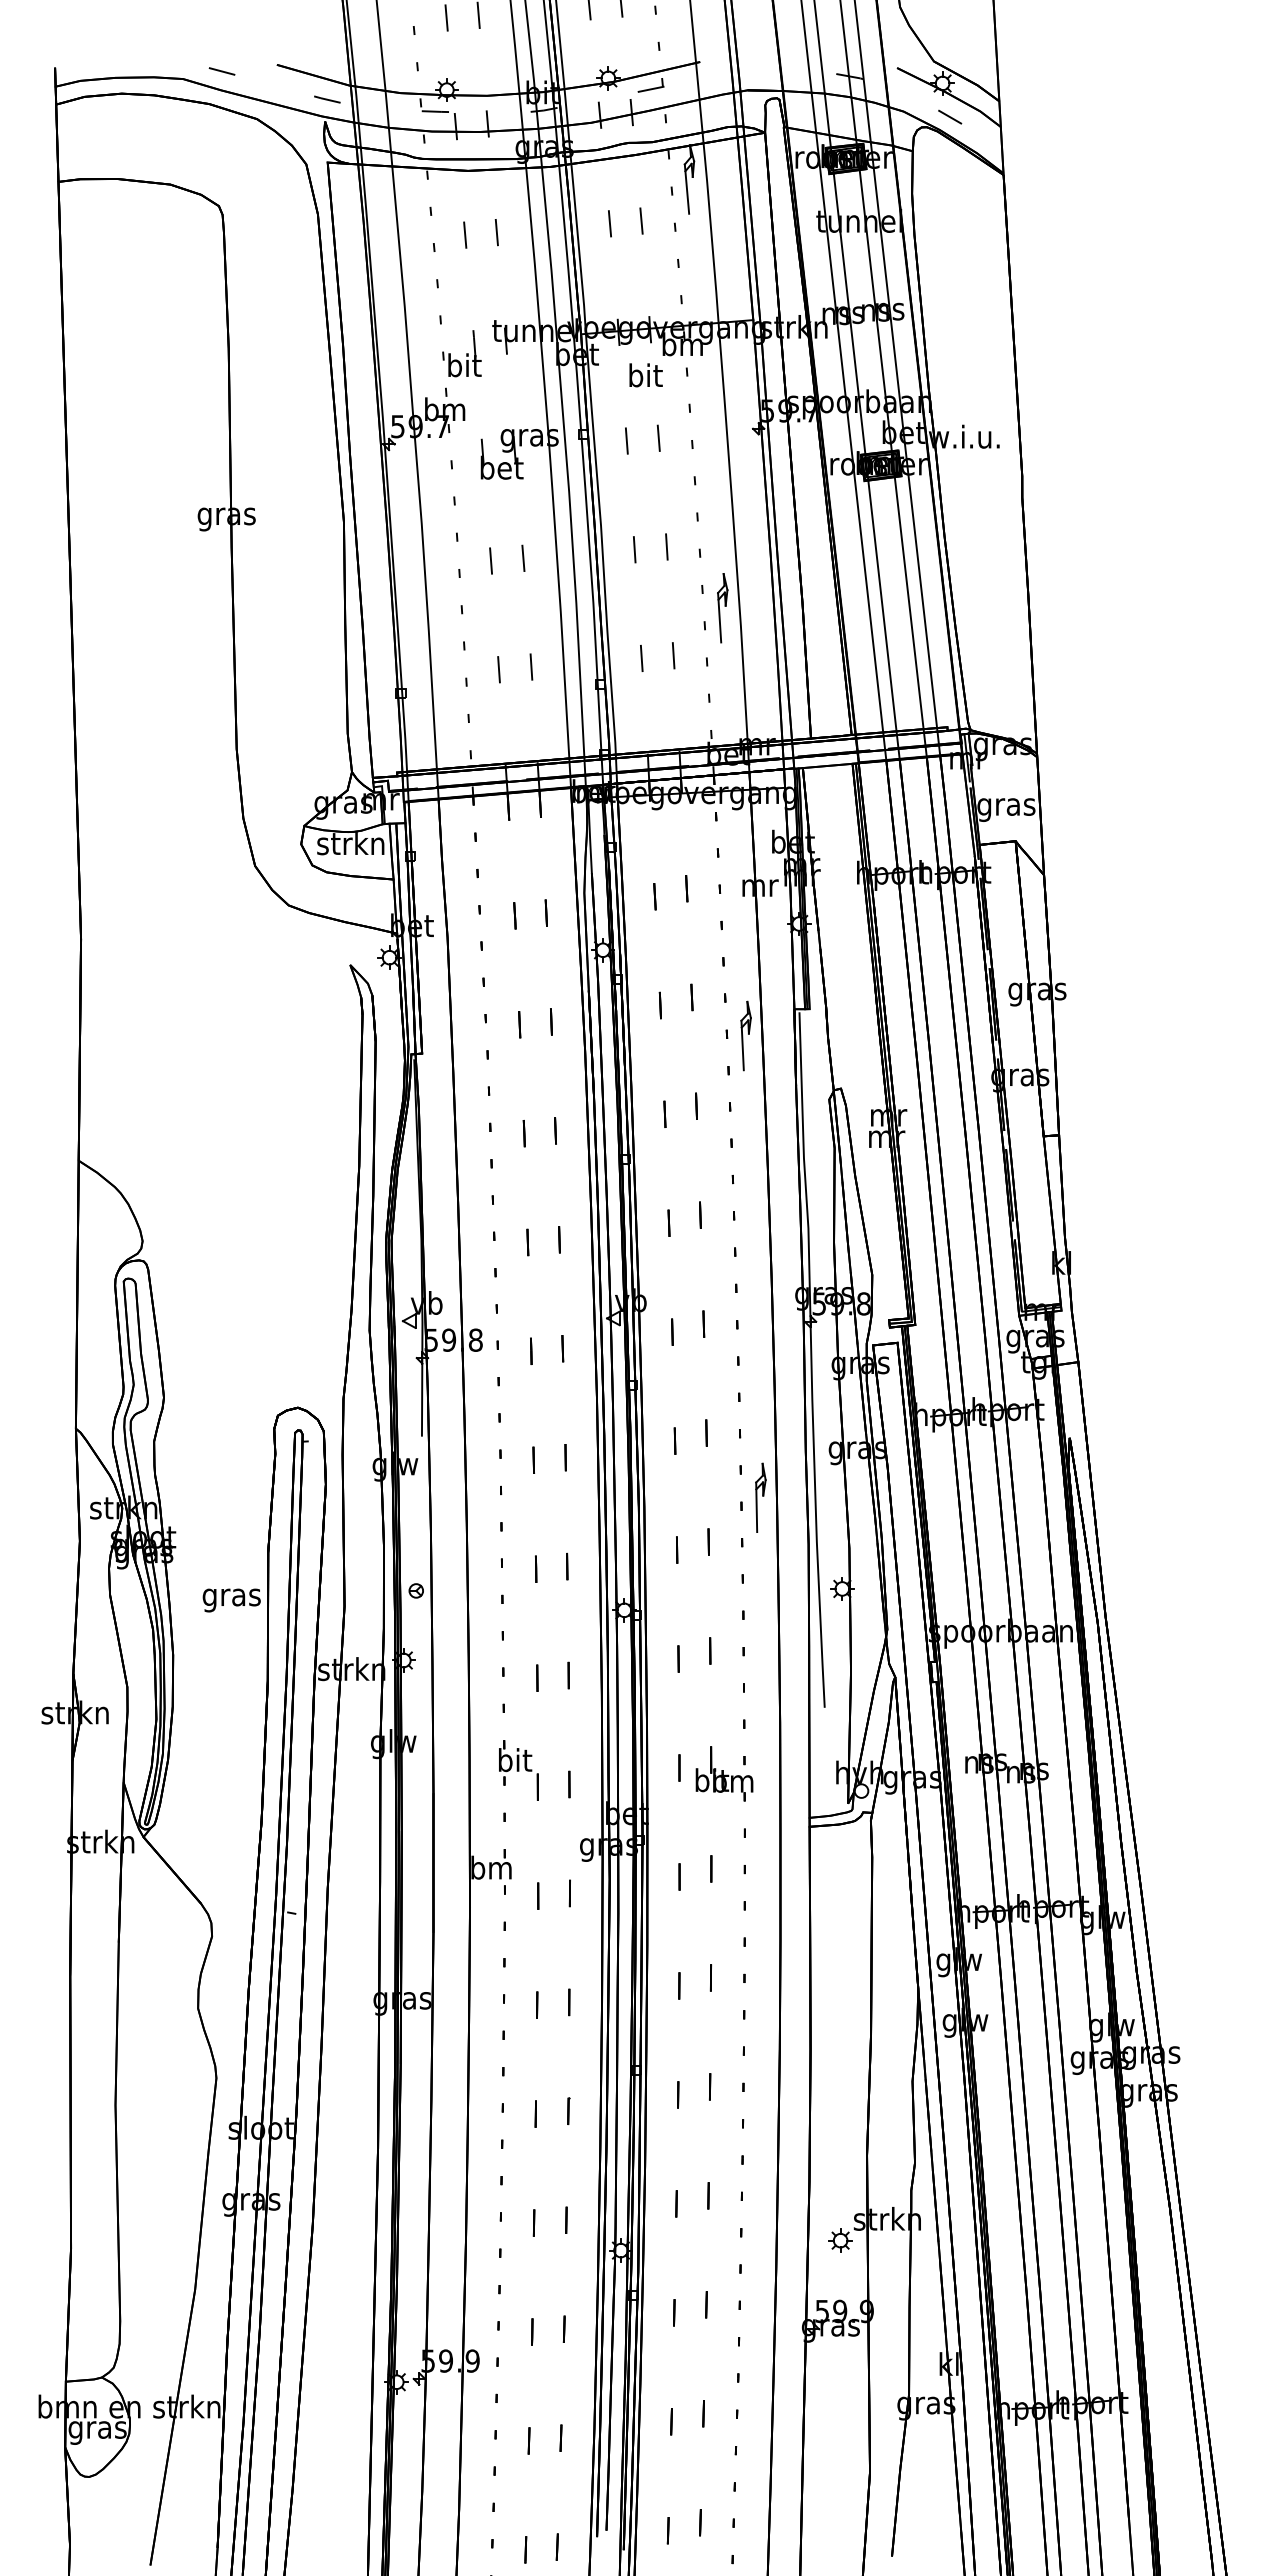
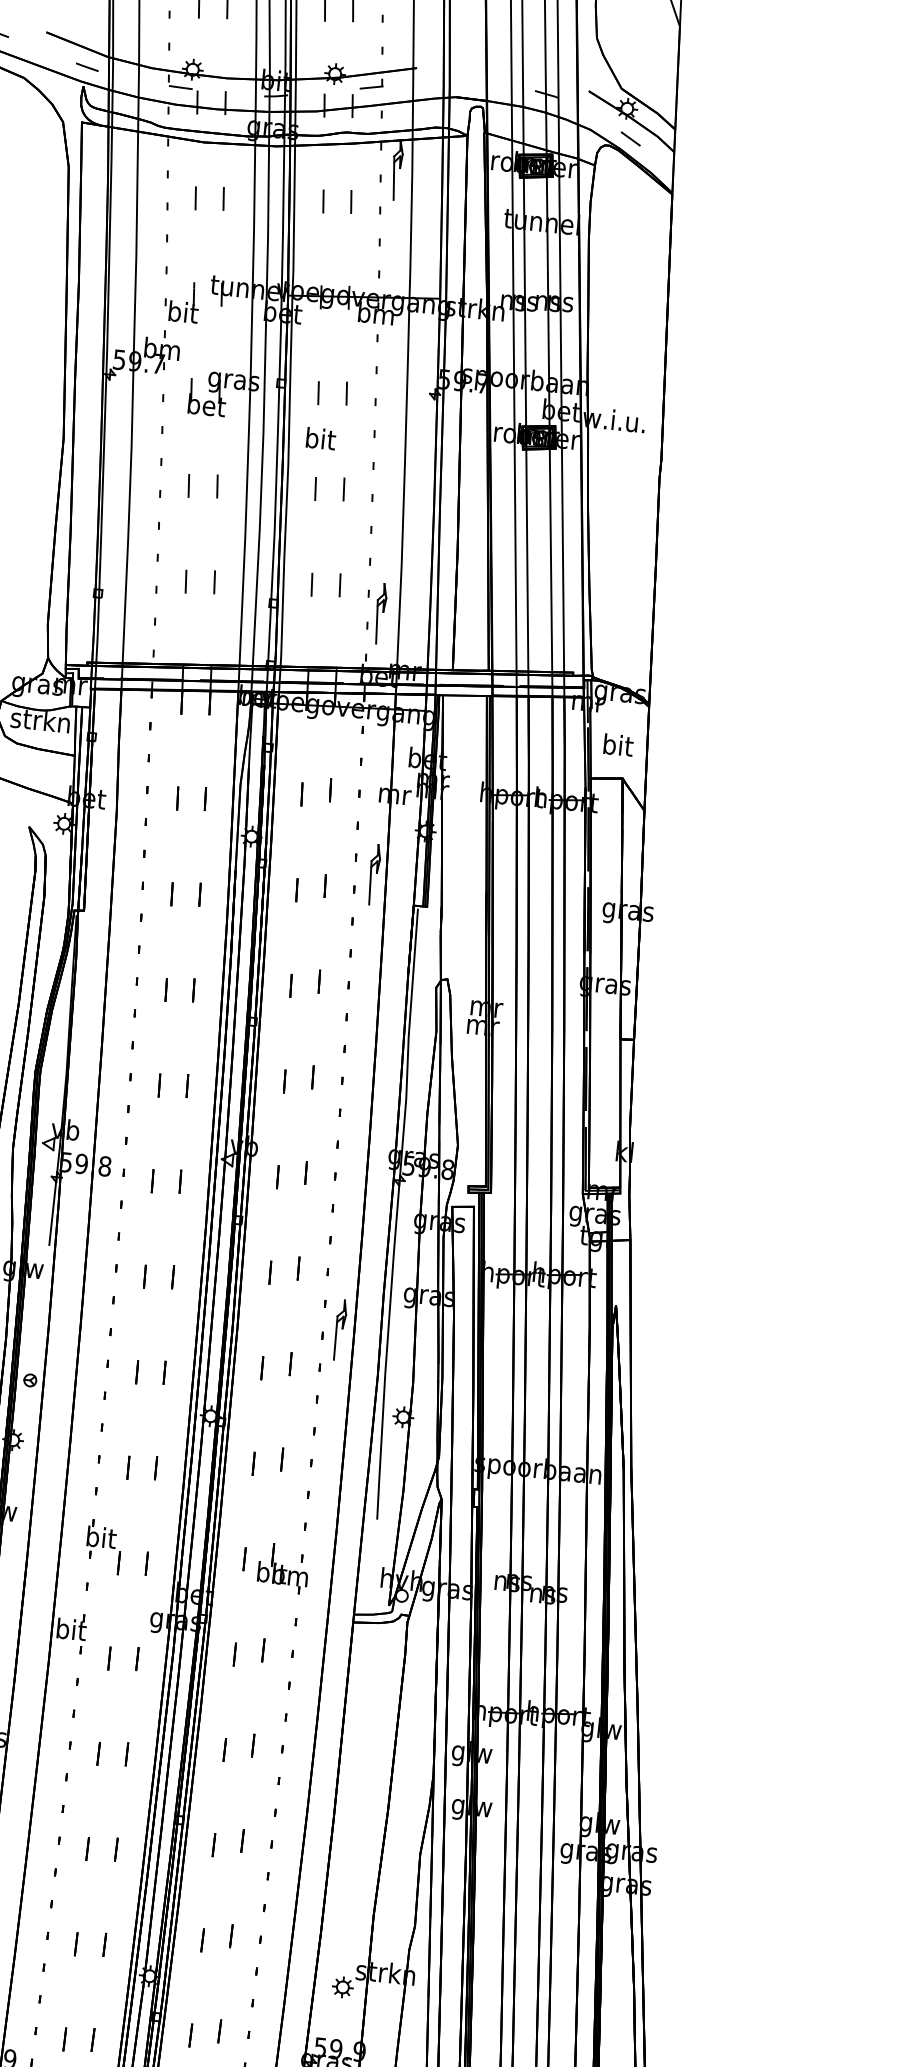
text: (645, 375) -> (320, 438), moved
part: (722, 608) -> (380, 614), moved
text: (1006, 806) -> (617, 747), gras -> bit
part: (745, 1035) -> (373, 874), moved
text: (491, 1867) -> (71, 1629), bm -> bit

